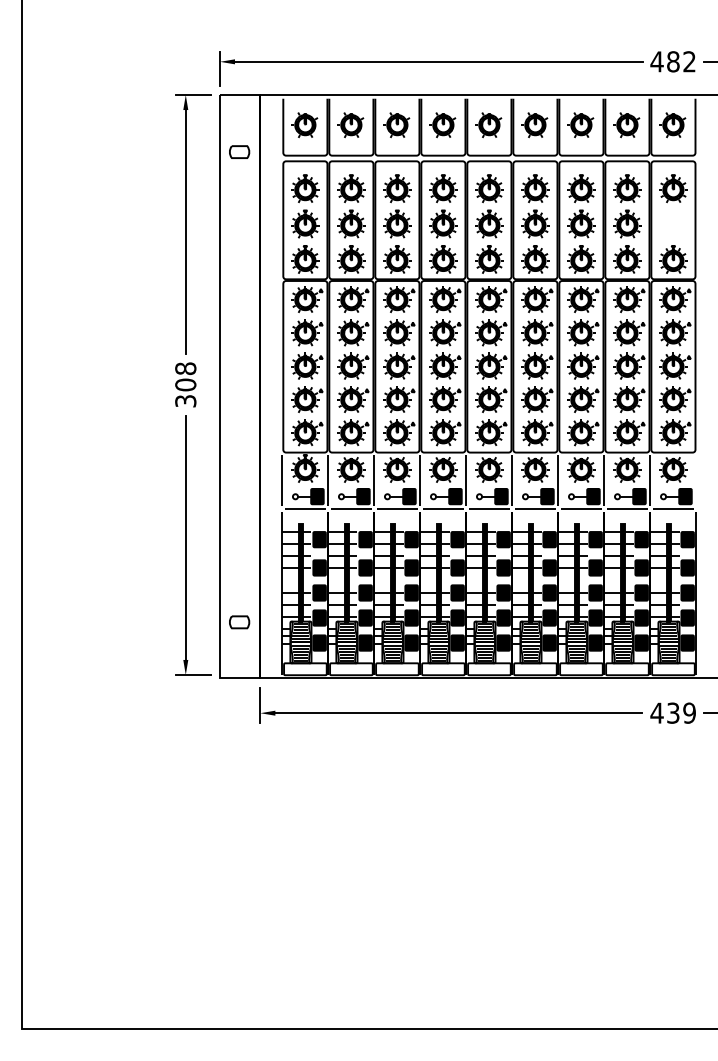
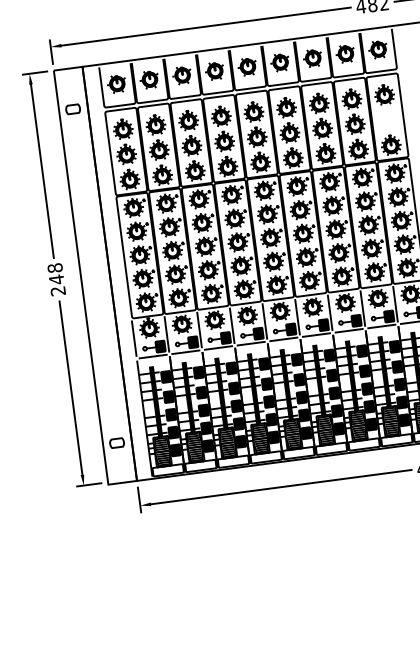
text: (185, 392) -> (57, 285), 308 -> 248

